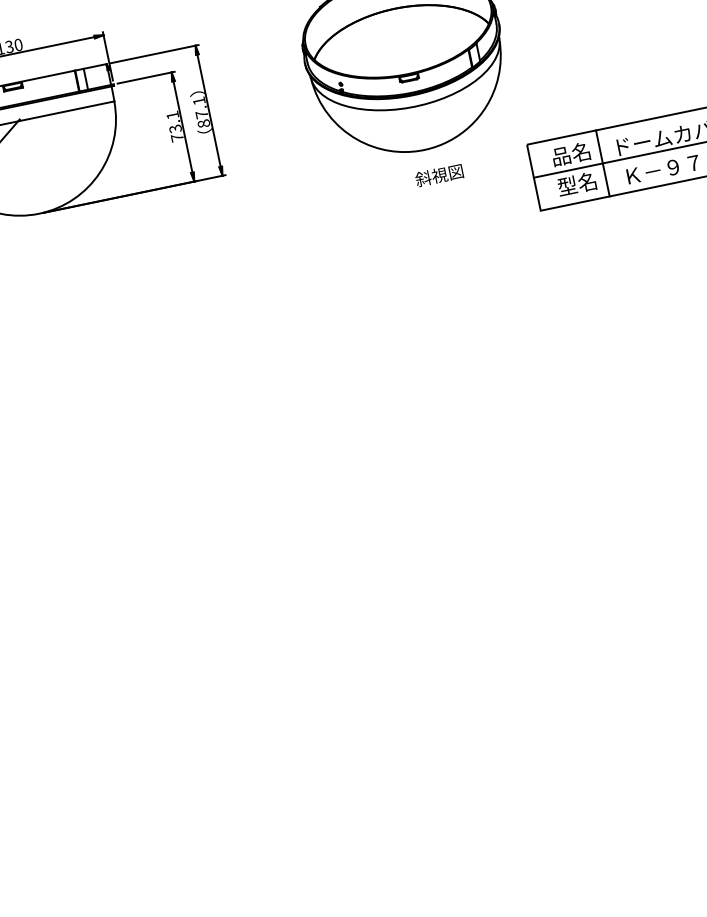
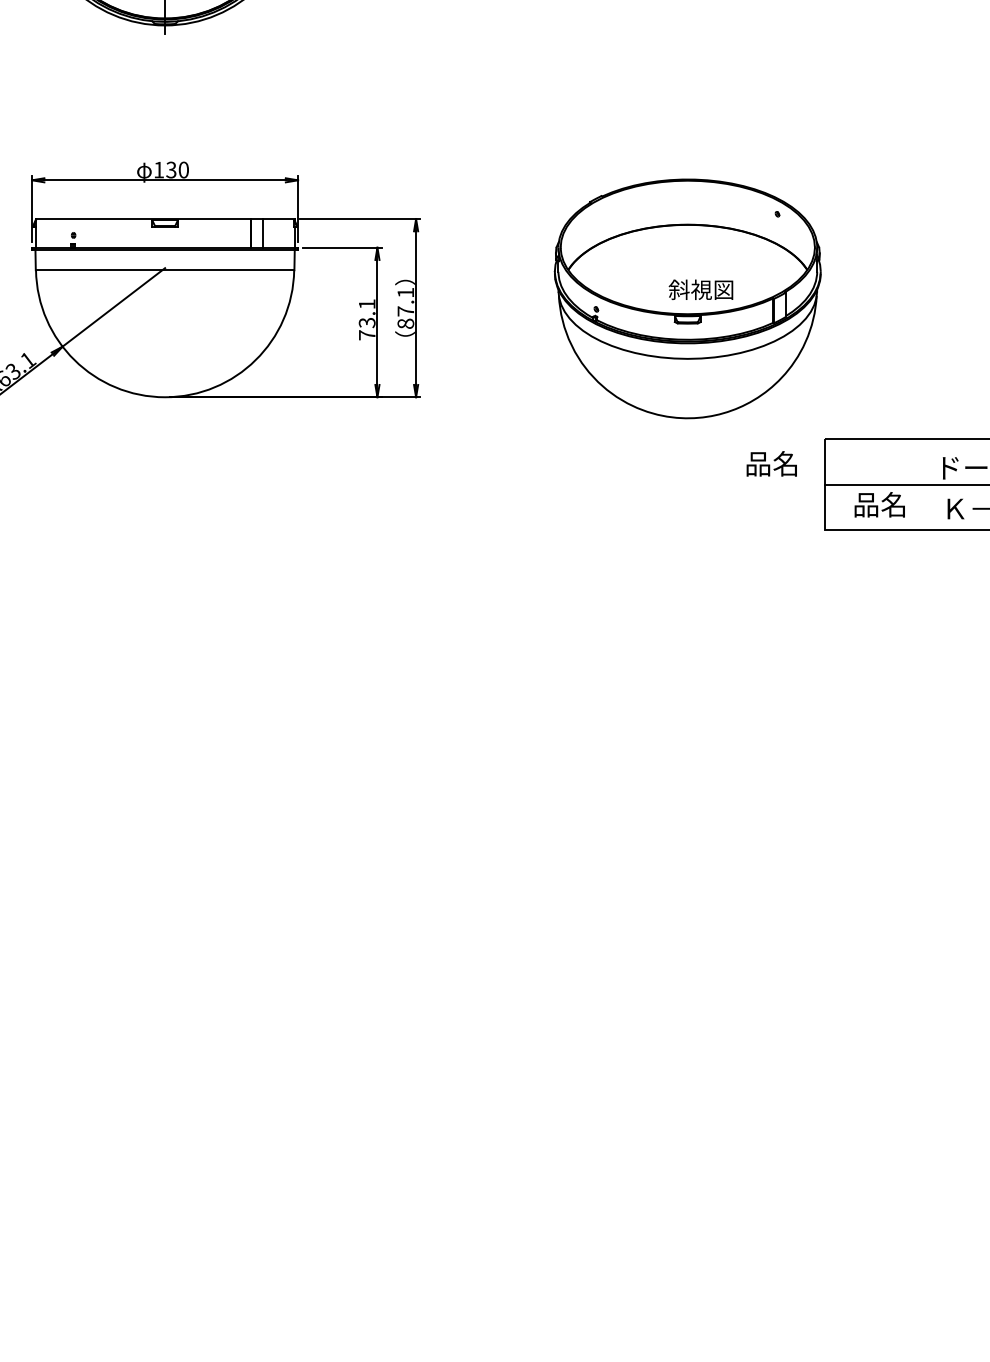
text: (570, 154) -> (771, 463), moved
line: (602, 163) -> (918, 484), removed
text: (438, 175) -> (700, 289), moved
text: (566, 186) -> (865, 504), 型名 -> 品名

